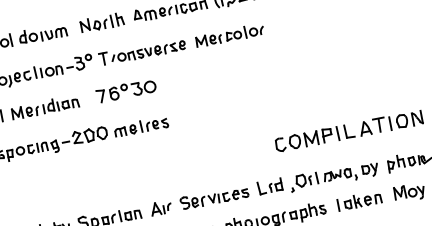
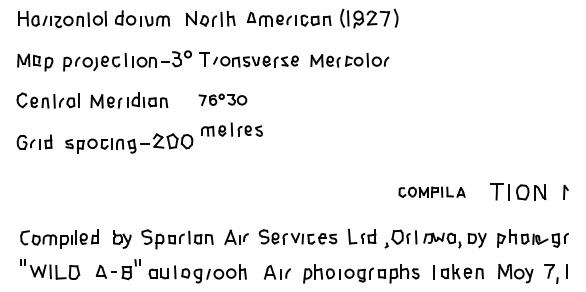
part: (125, 90) -> (222, 99), size x0.7
part: (140, 126) -> (231, 129), moved
part: (322, 135) -> (431, 191), size x0.6

